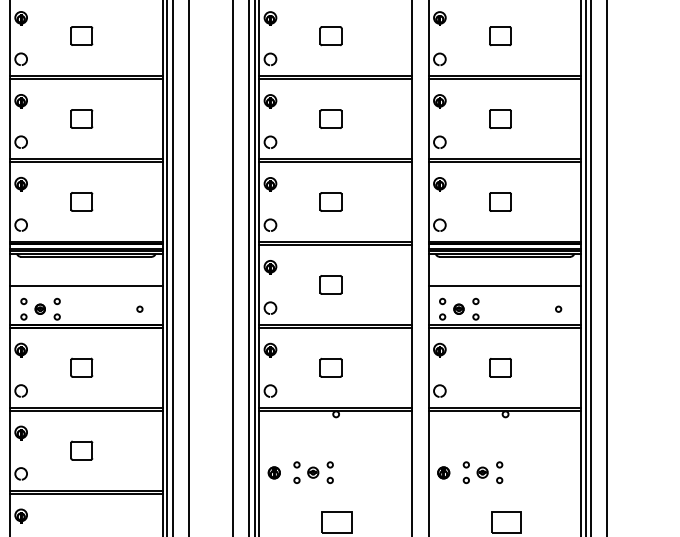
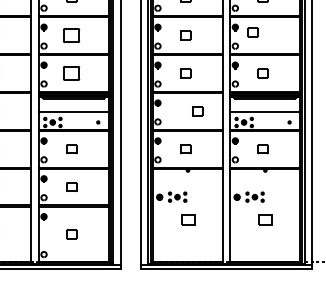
part: (81, 118) -> (71, 35), size x1.6
part: (499, 118) -> (252, 32), moved
part: (81, 202) -> (71, 73), size x1.6
part: (330, 285) -> (197, 111), moved

